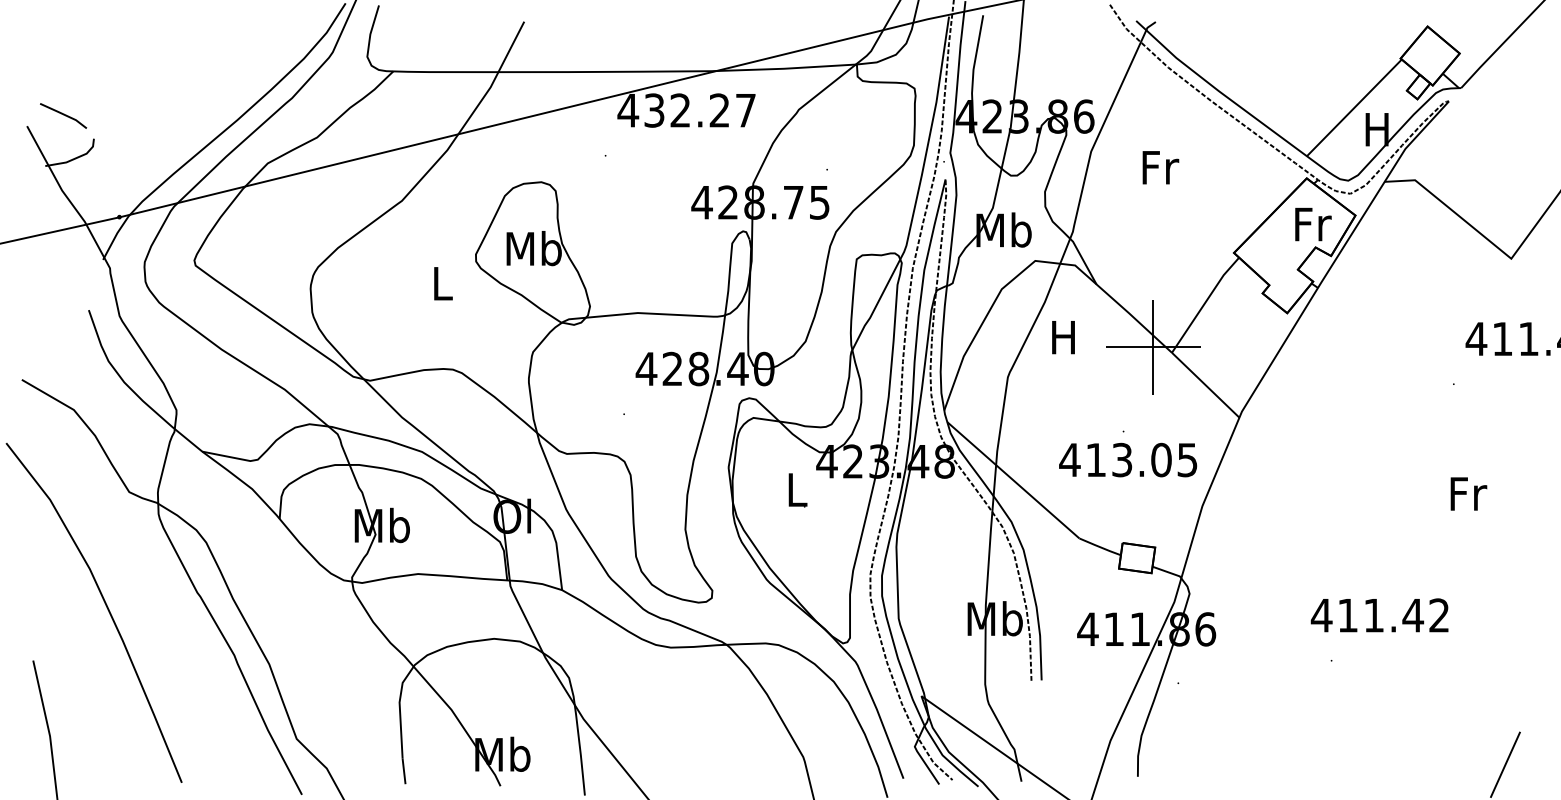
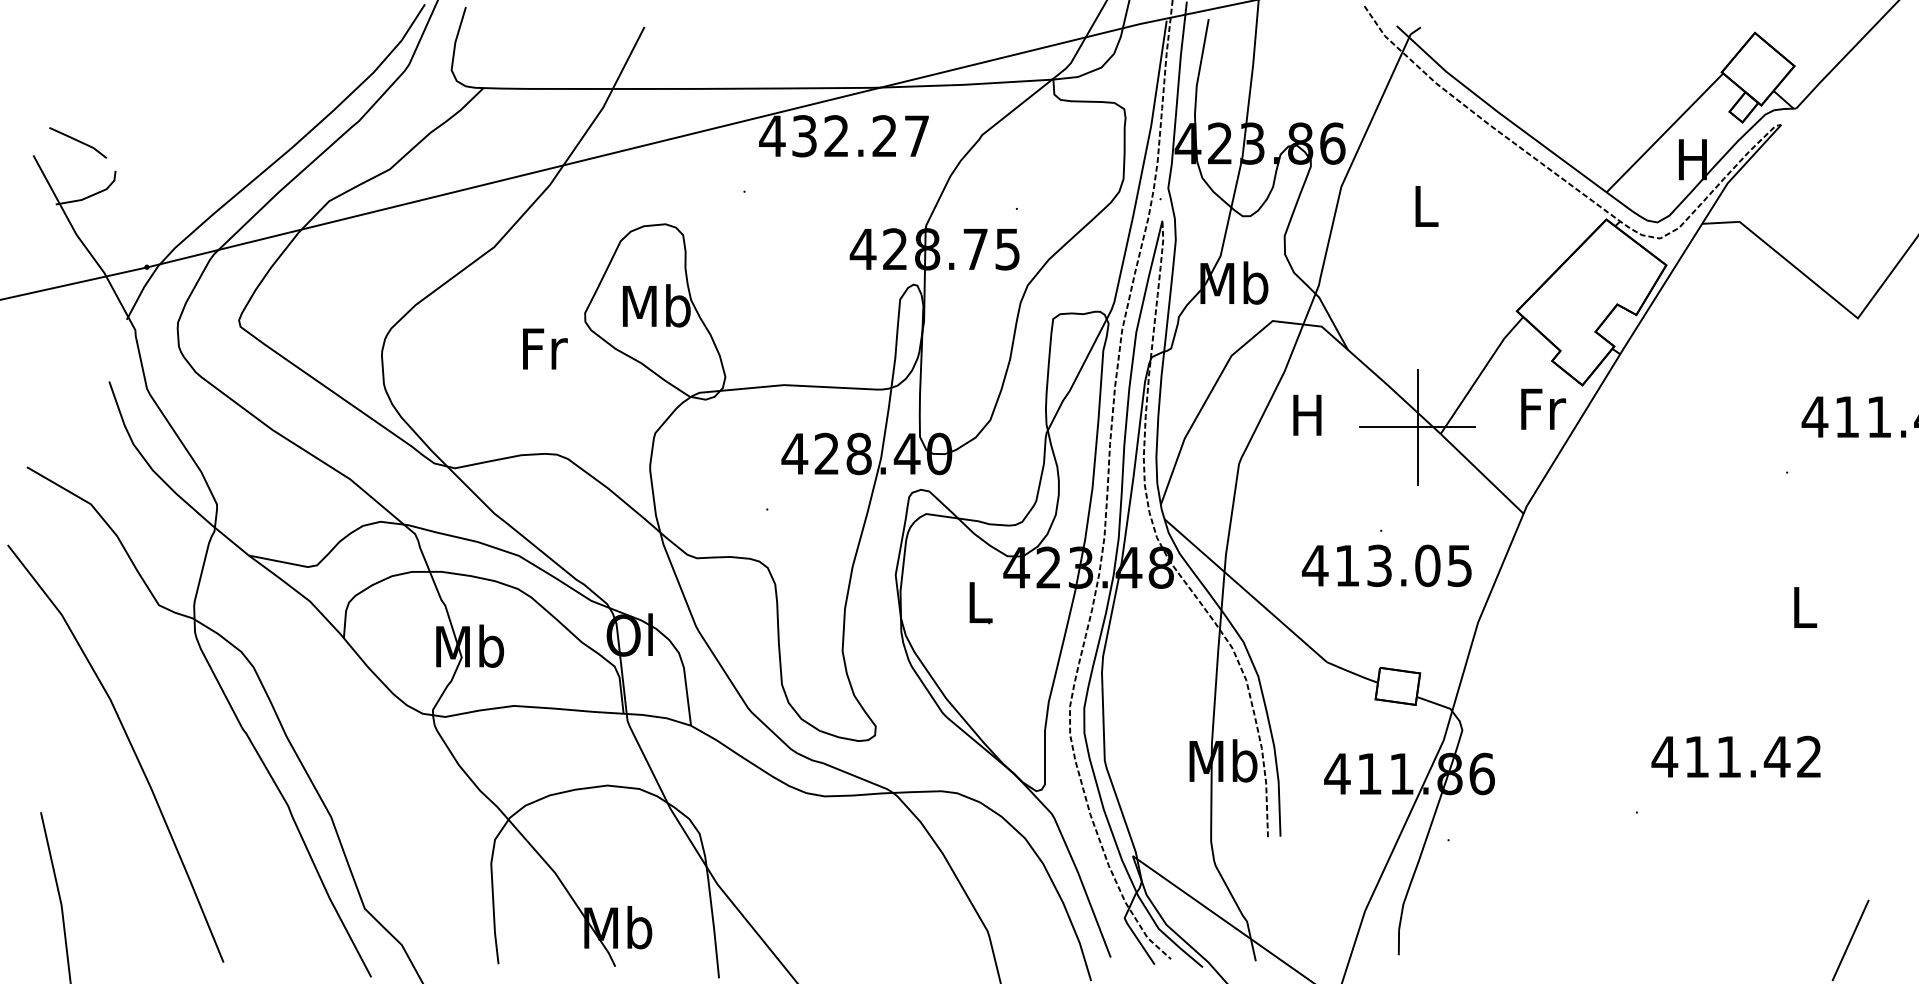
text: (1160, 167) -> (1426, 206), Fr -> L
text: (1313, 223) -> (1543, 408), moved
text: (443, 283) -> (545, 348), L -> Fr
text: (1468, 493) -> (1805, 607), Fr -> L
text: (1379, 615) -> (1735, 756), moved

